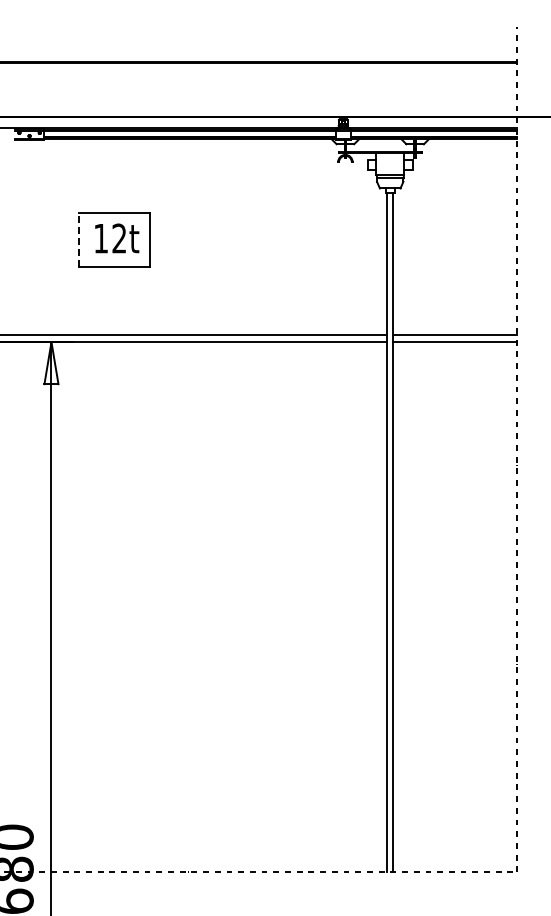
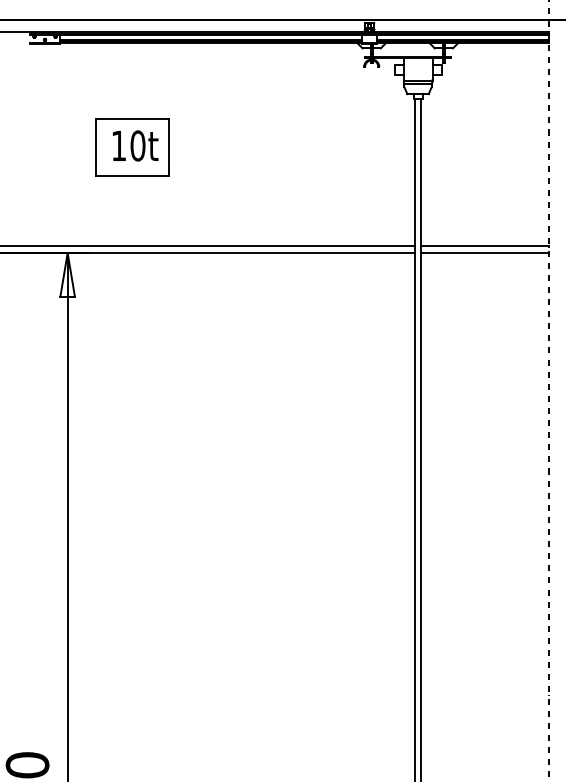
text: (119, 238) -> (138, 145), 12t -> 10t
line: (78, 239) -> (95, 146), dashed -> solid

